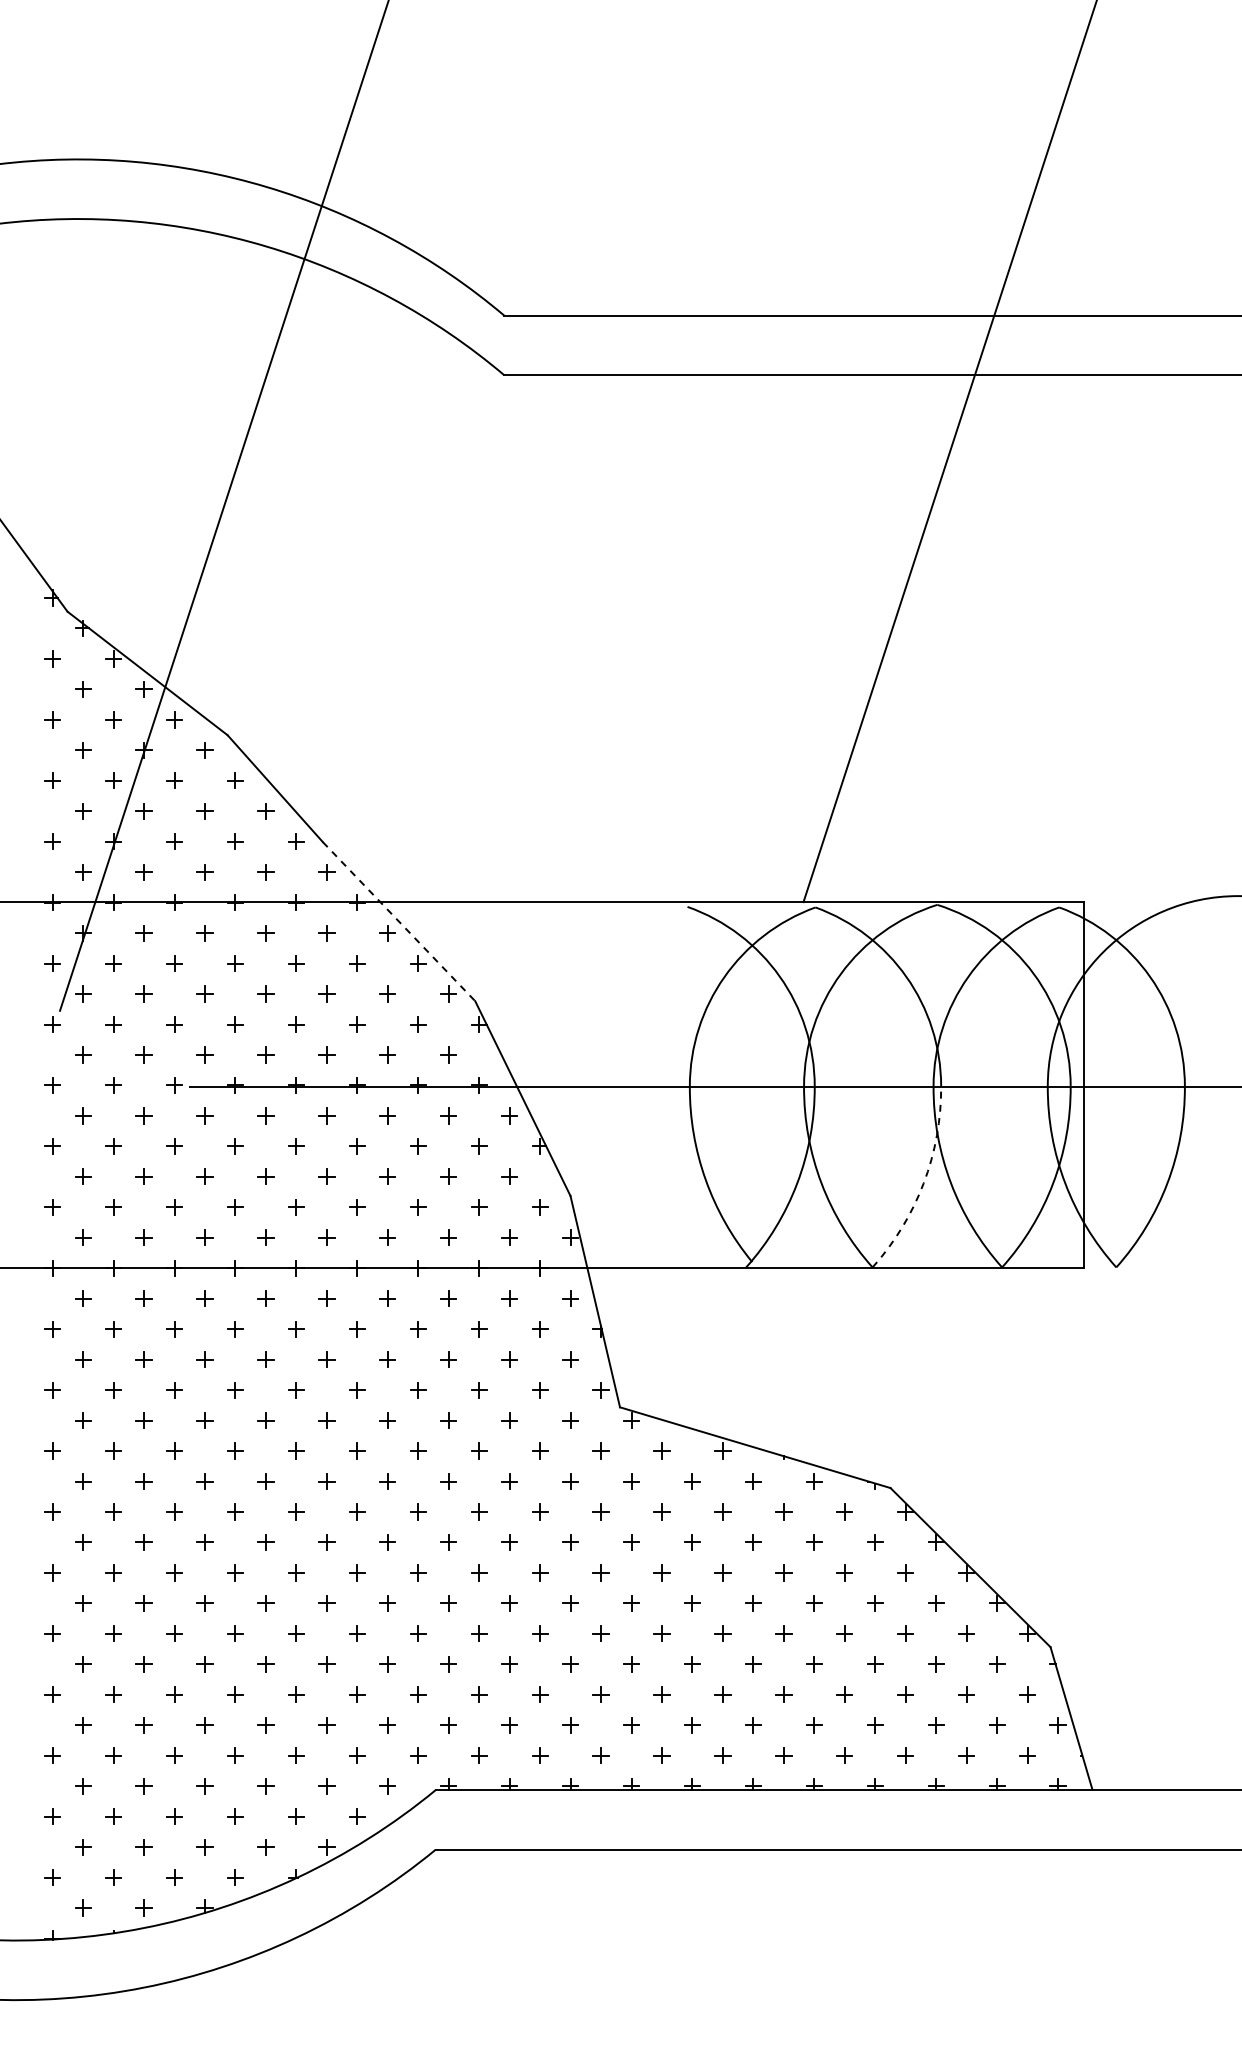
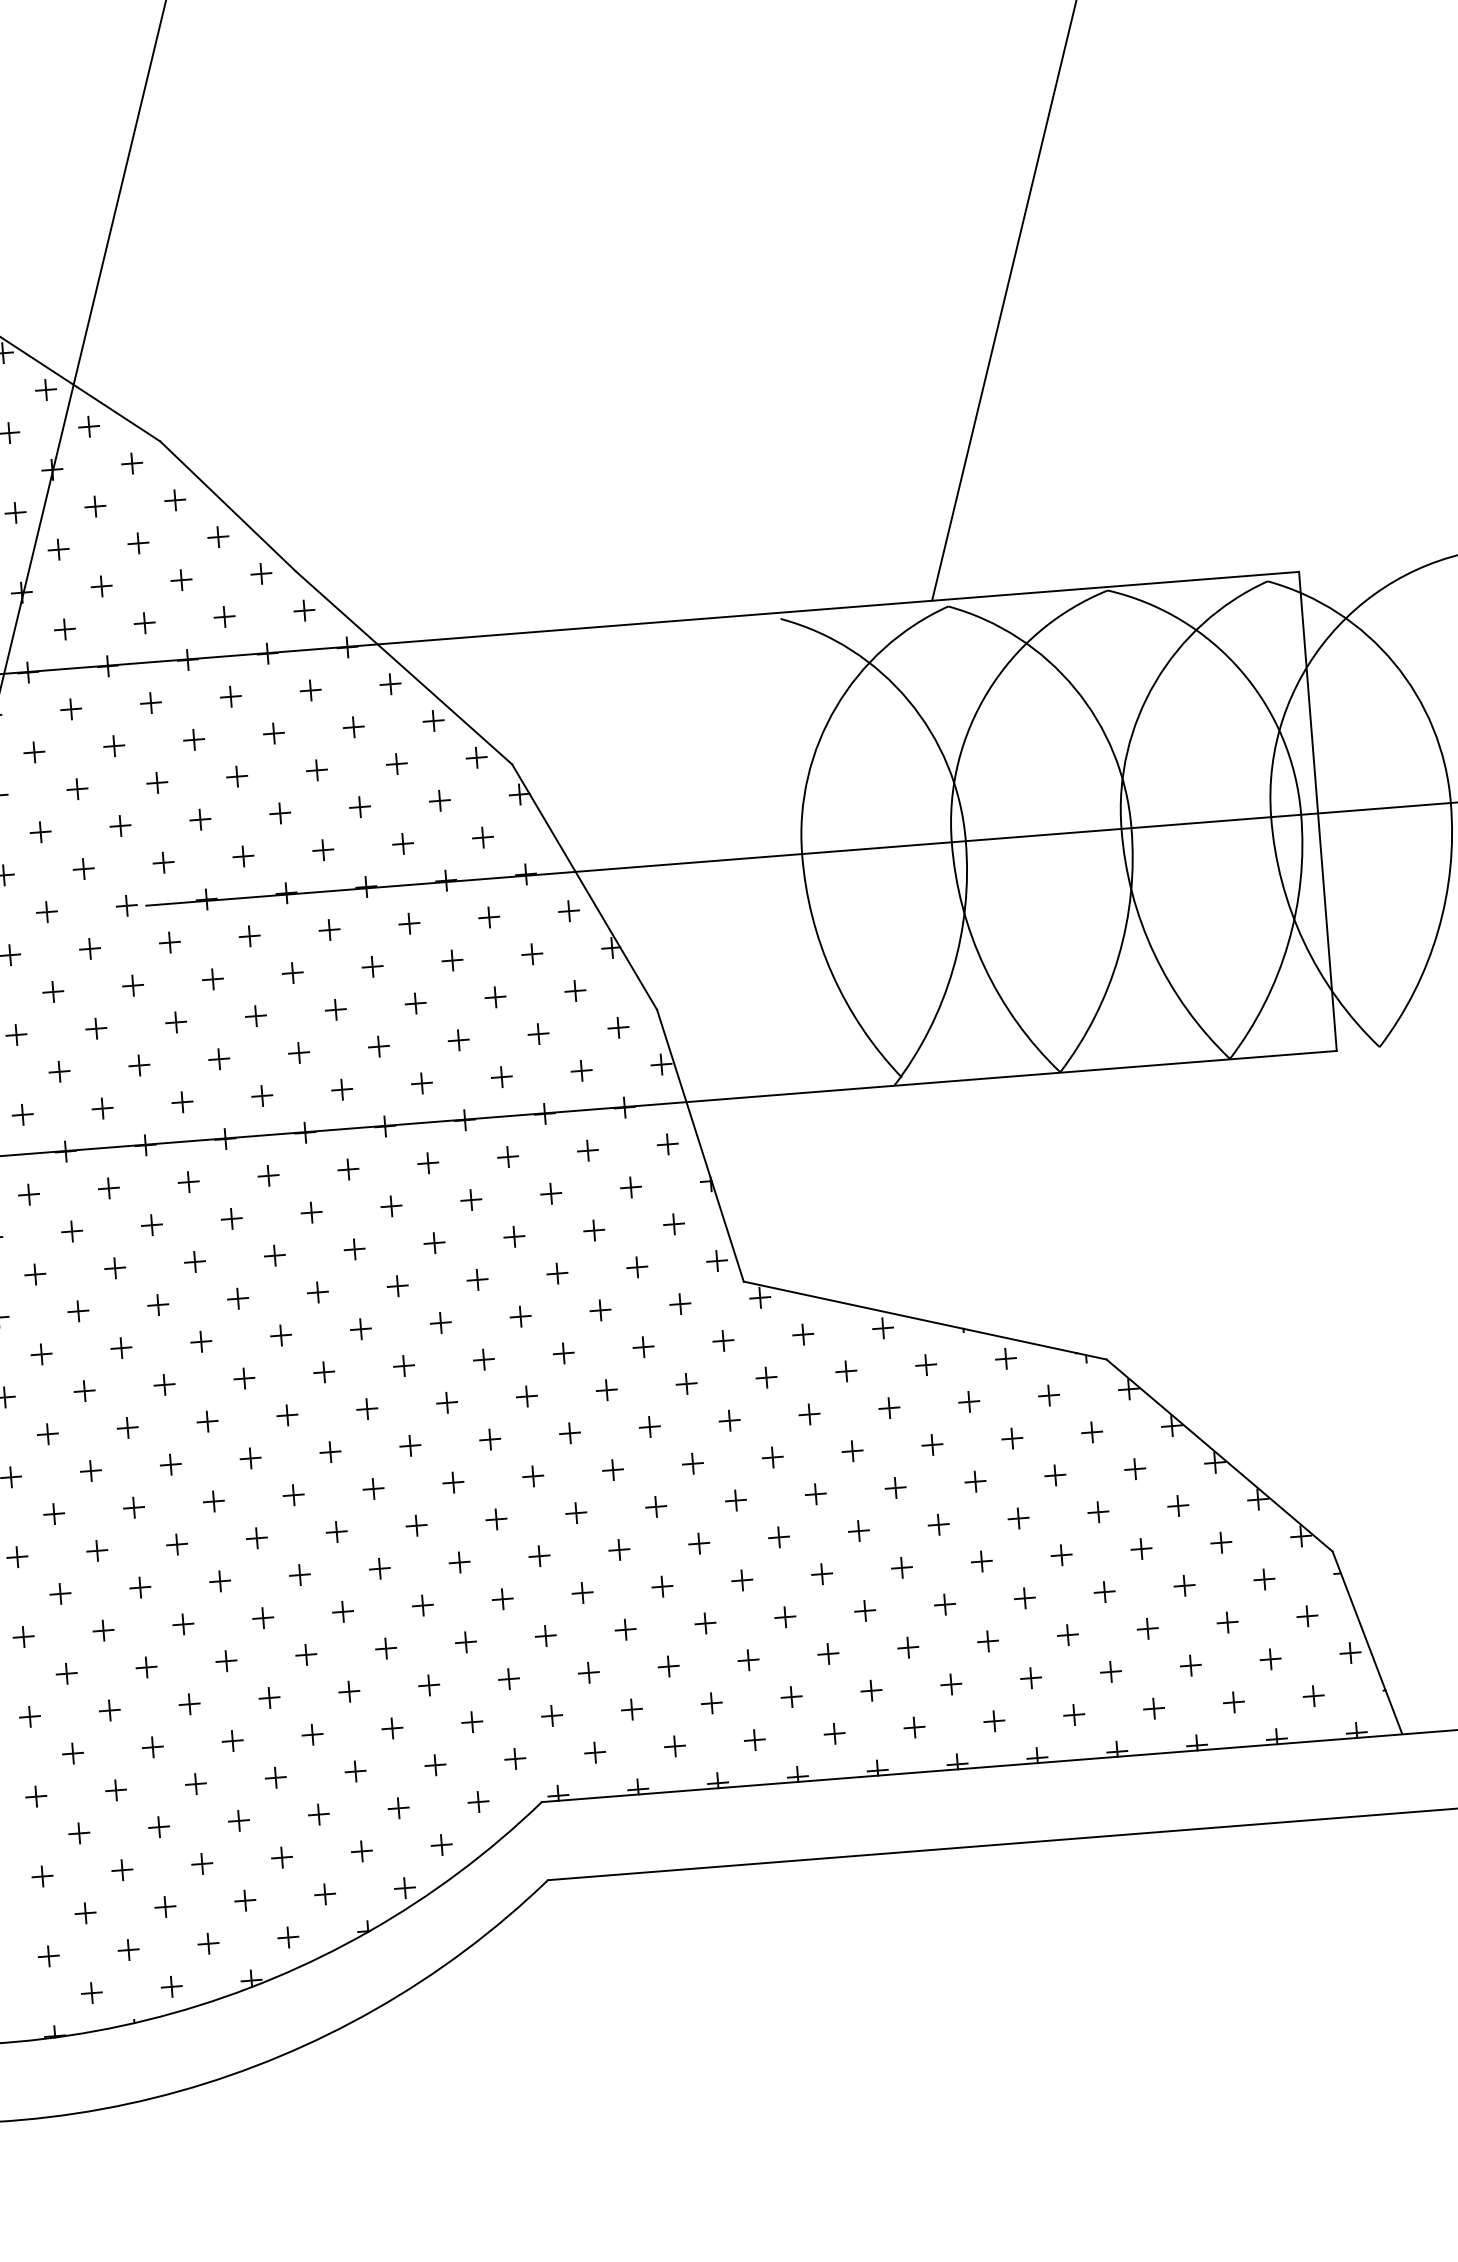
line: (399, 922) -> (404, 669), dashed -> solid
arc: (923, 1183) -> (1118, 957), dashed -> solid

